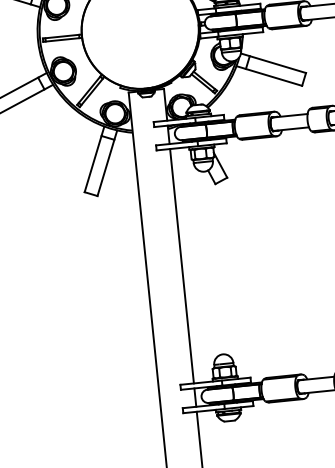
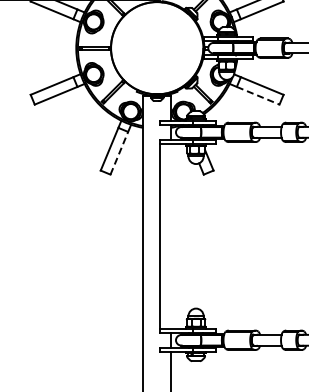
line: (274, 77) -> (258, 95), solid -> dashed
line: (106, 166) -> (119, 152), solid -> dashed
line: (182, 266) -> (160, 236), moved

